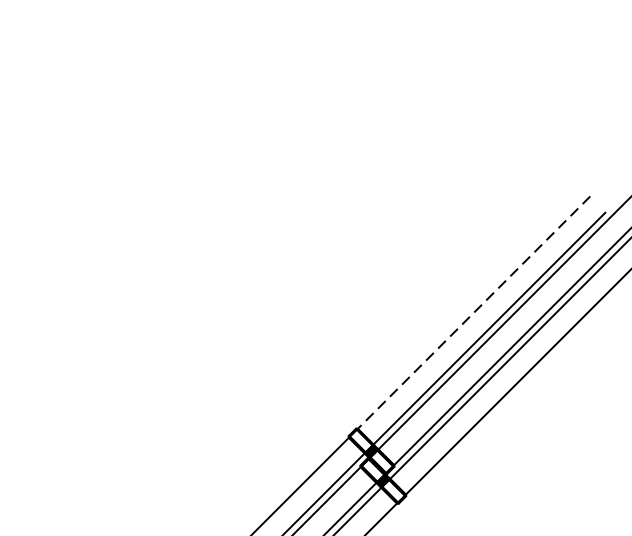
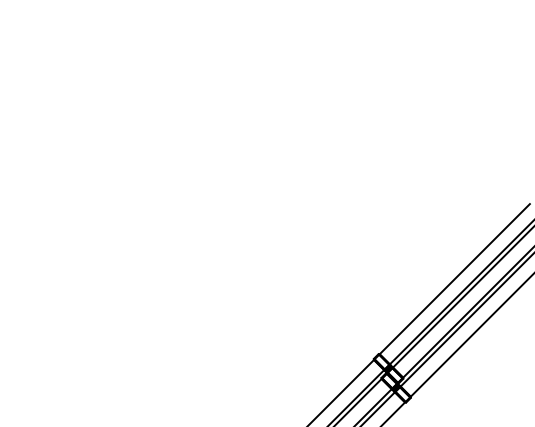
line: (473, 313) -> (454, 279), dashed -> solid

